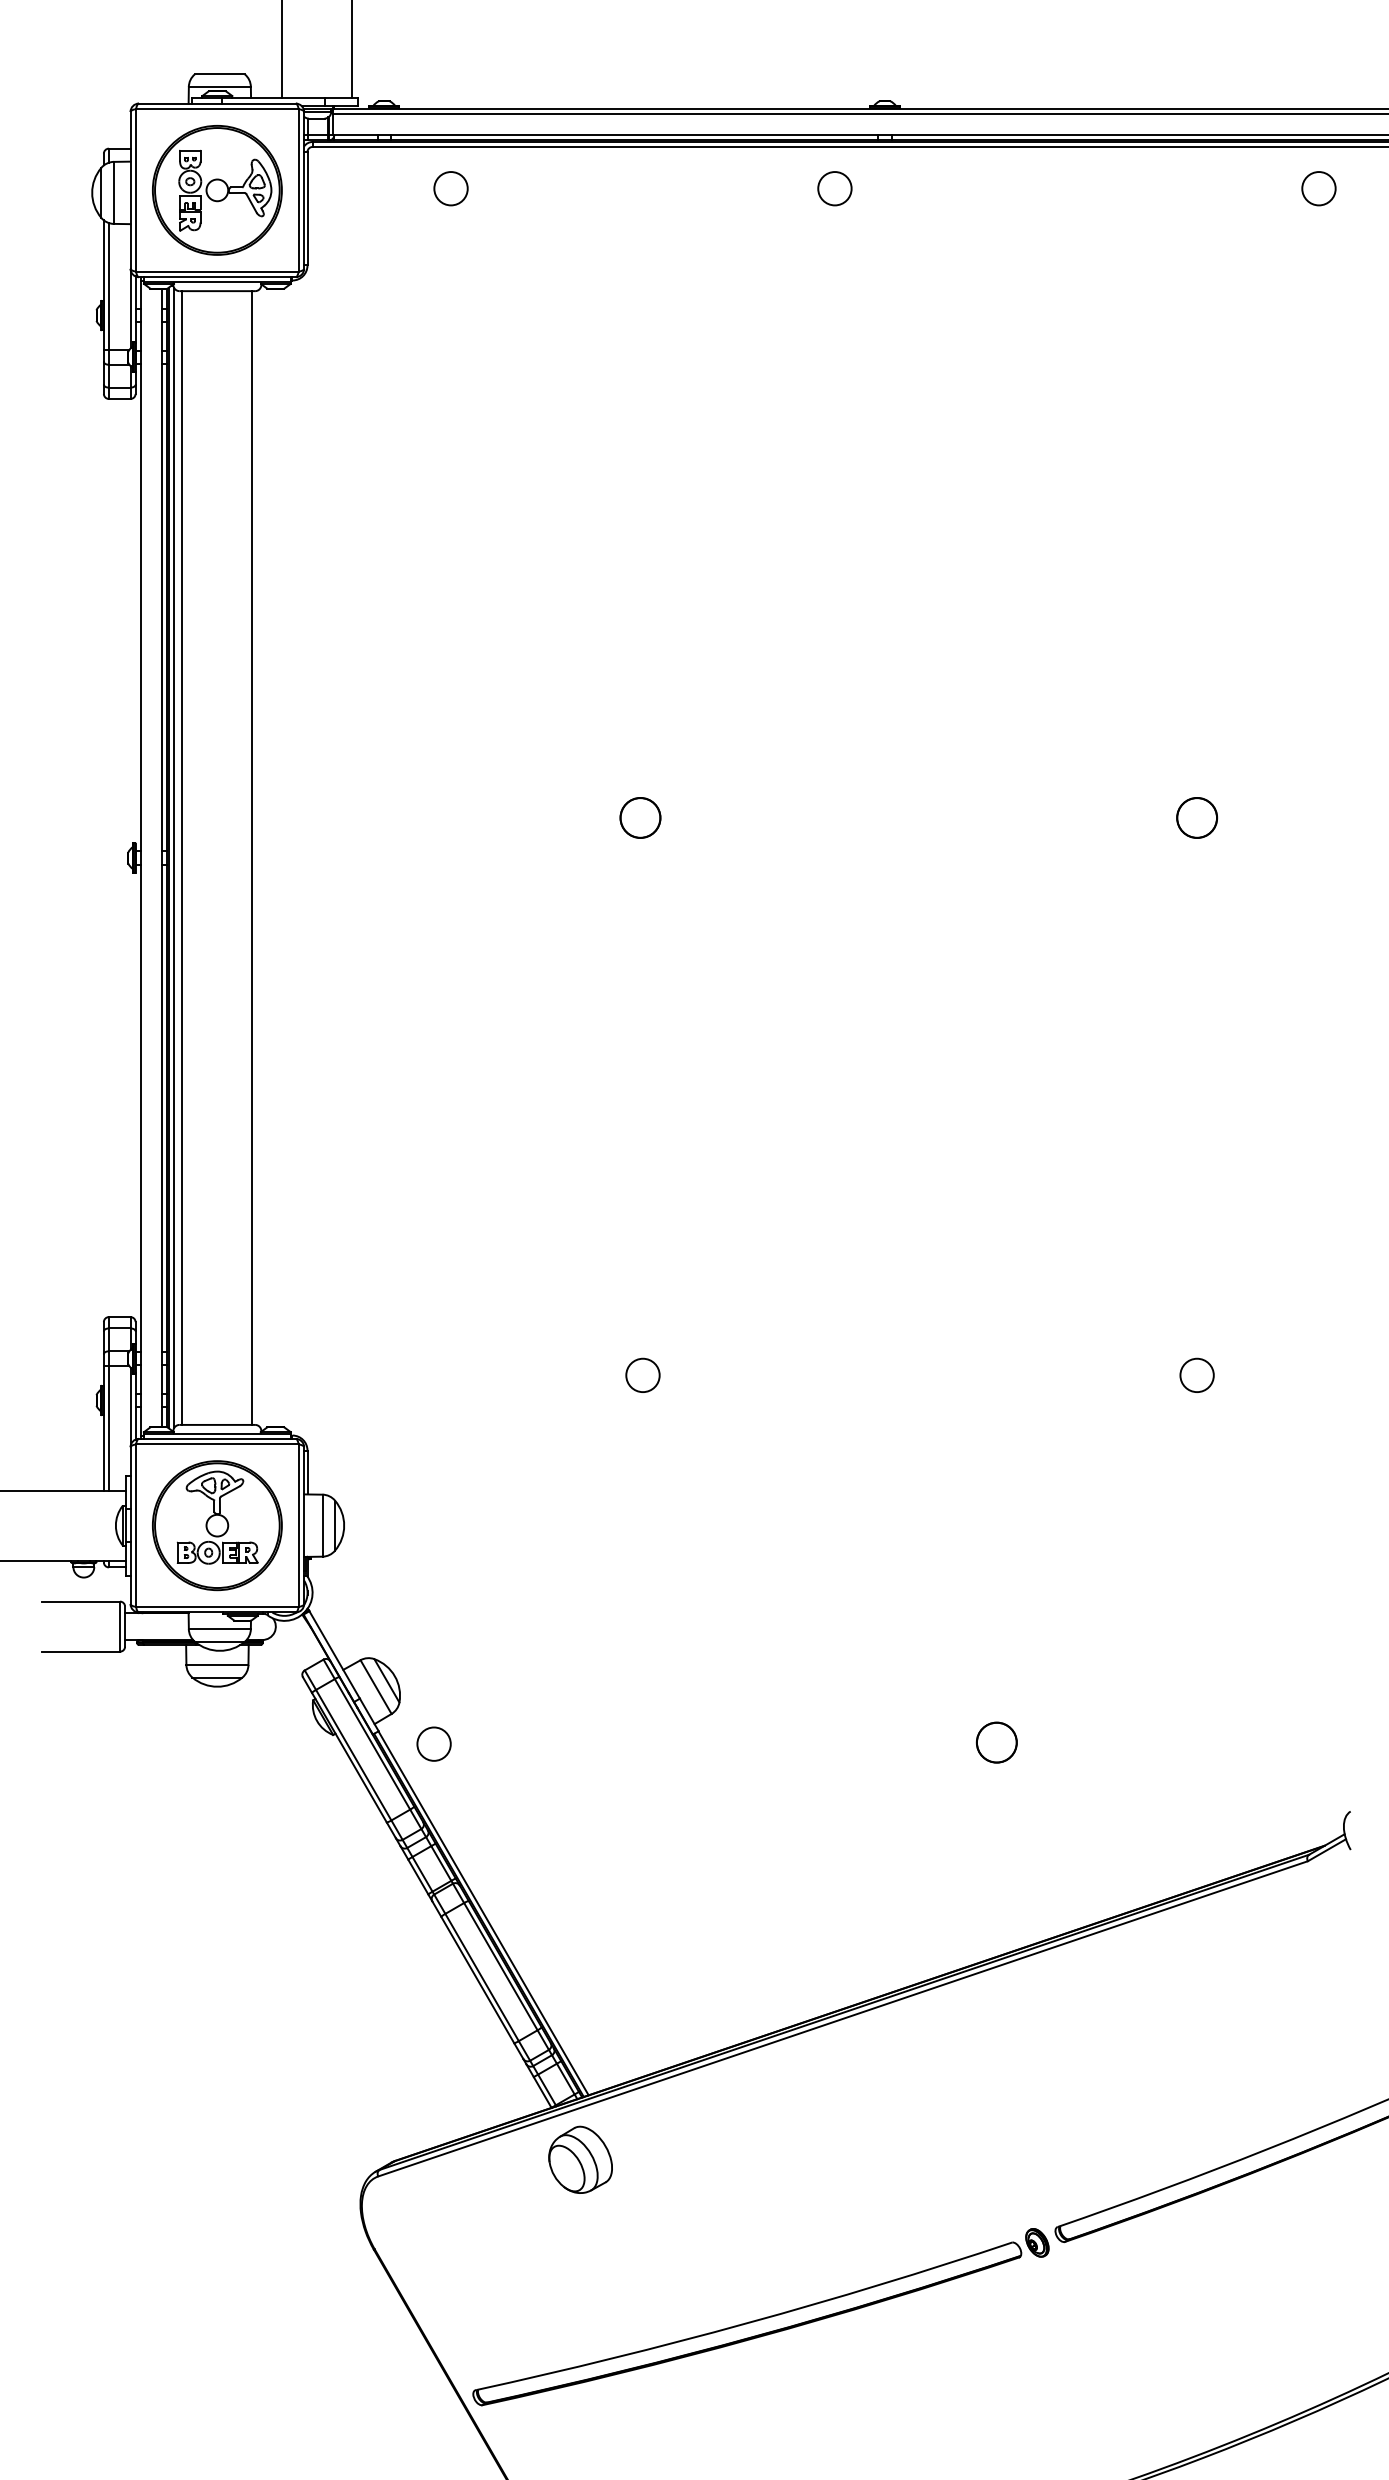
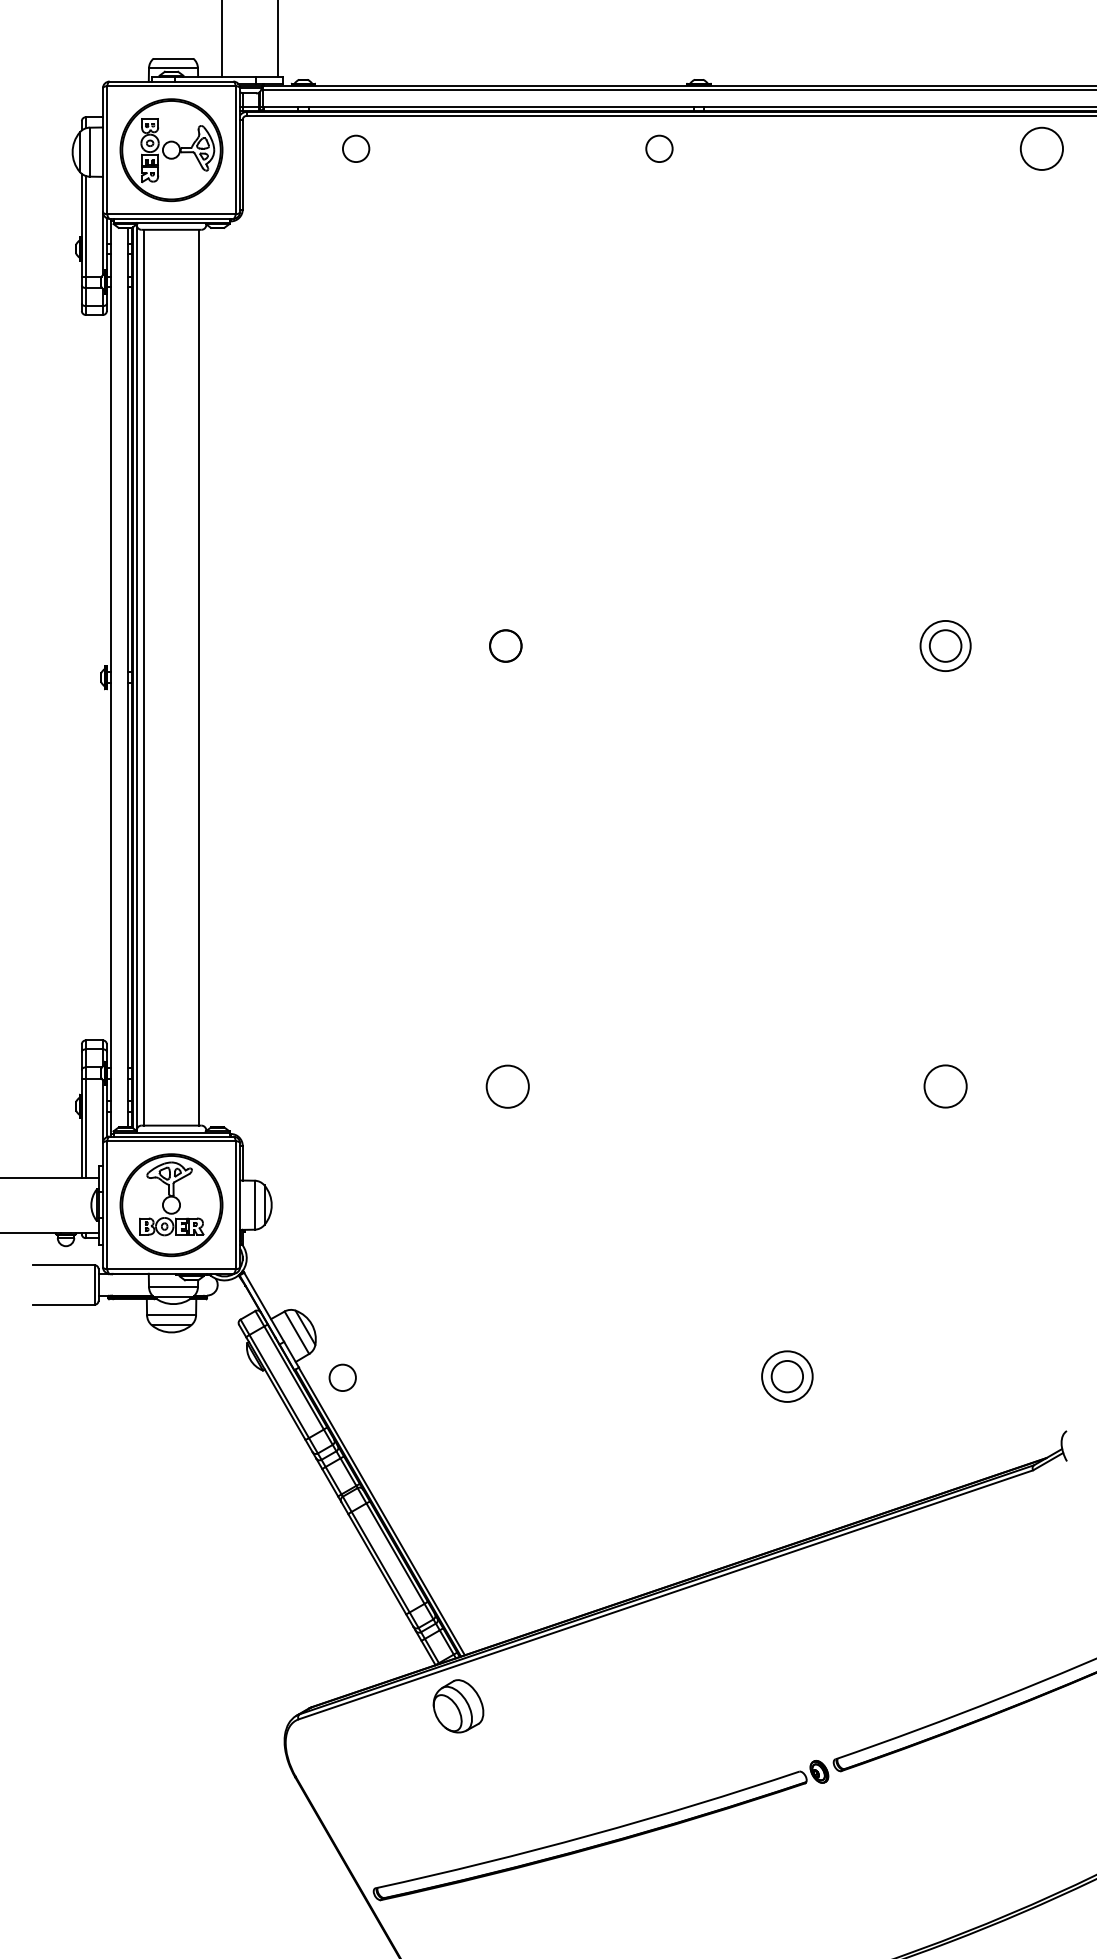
circle: (1318, 188) -> (1041, 148), size x1.6
circle: (1196, 817) -> (945, 645), size x1.6
circle: (642, 1374) -> (507, 1085), size x1.6
circle: (1196, 1375) -> (945, 1086), size x1.6
circle: (996, 1742) -> (787, 1376), size x1.6

